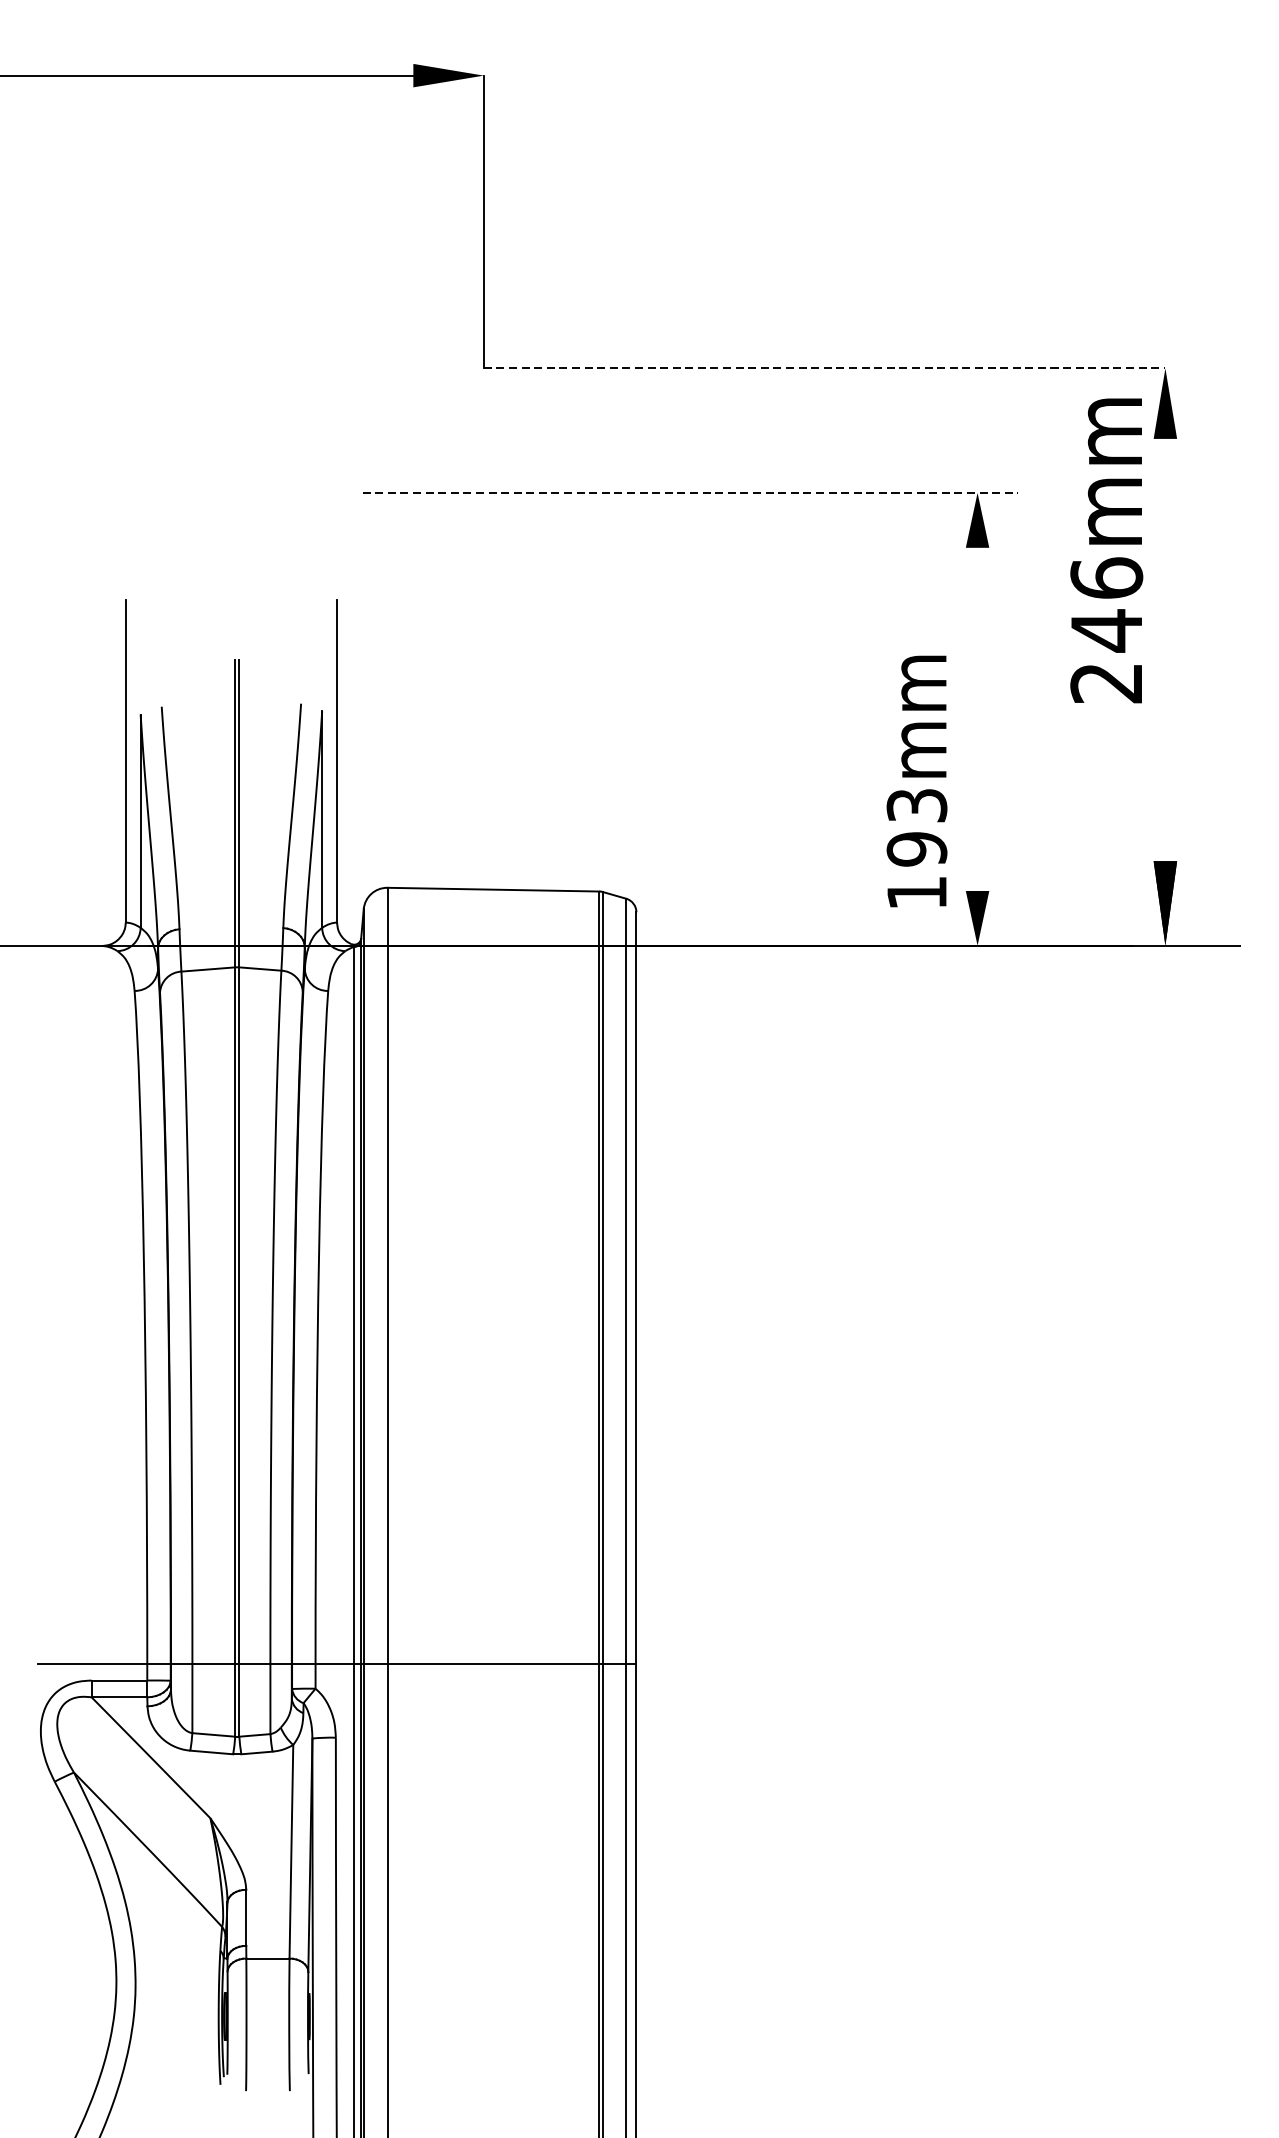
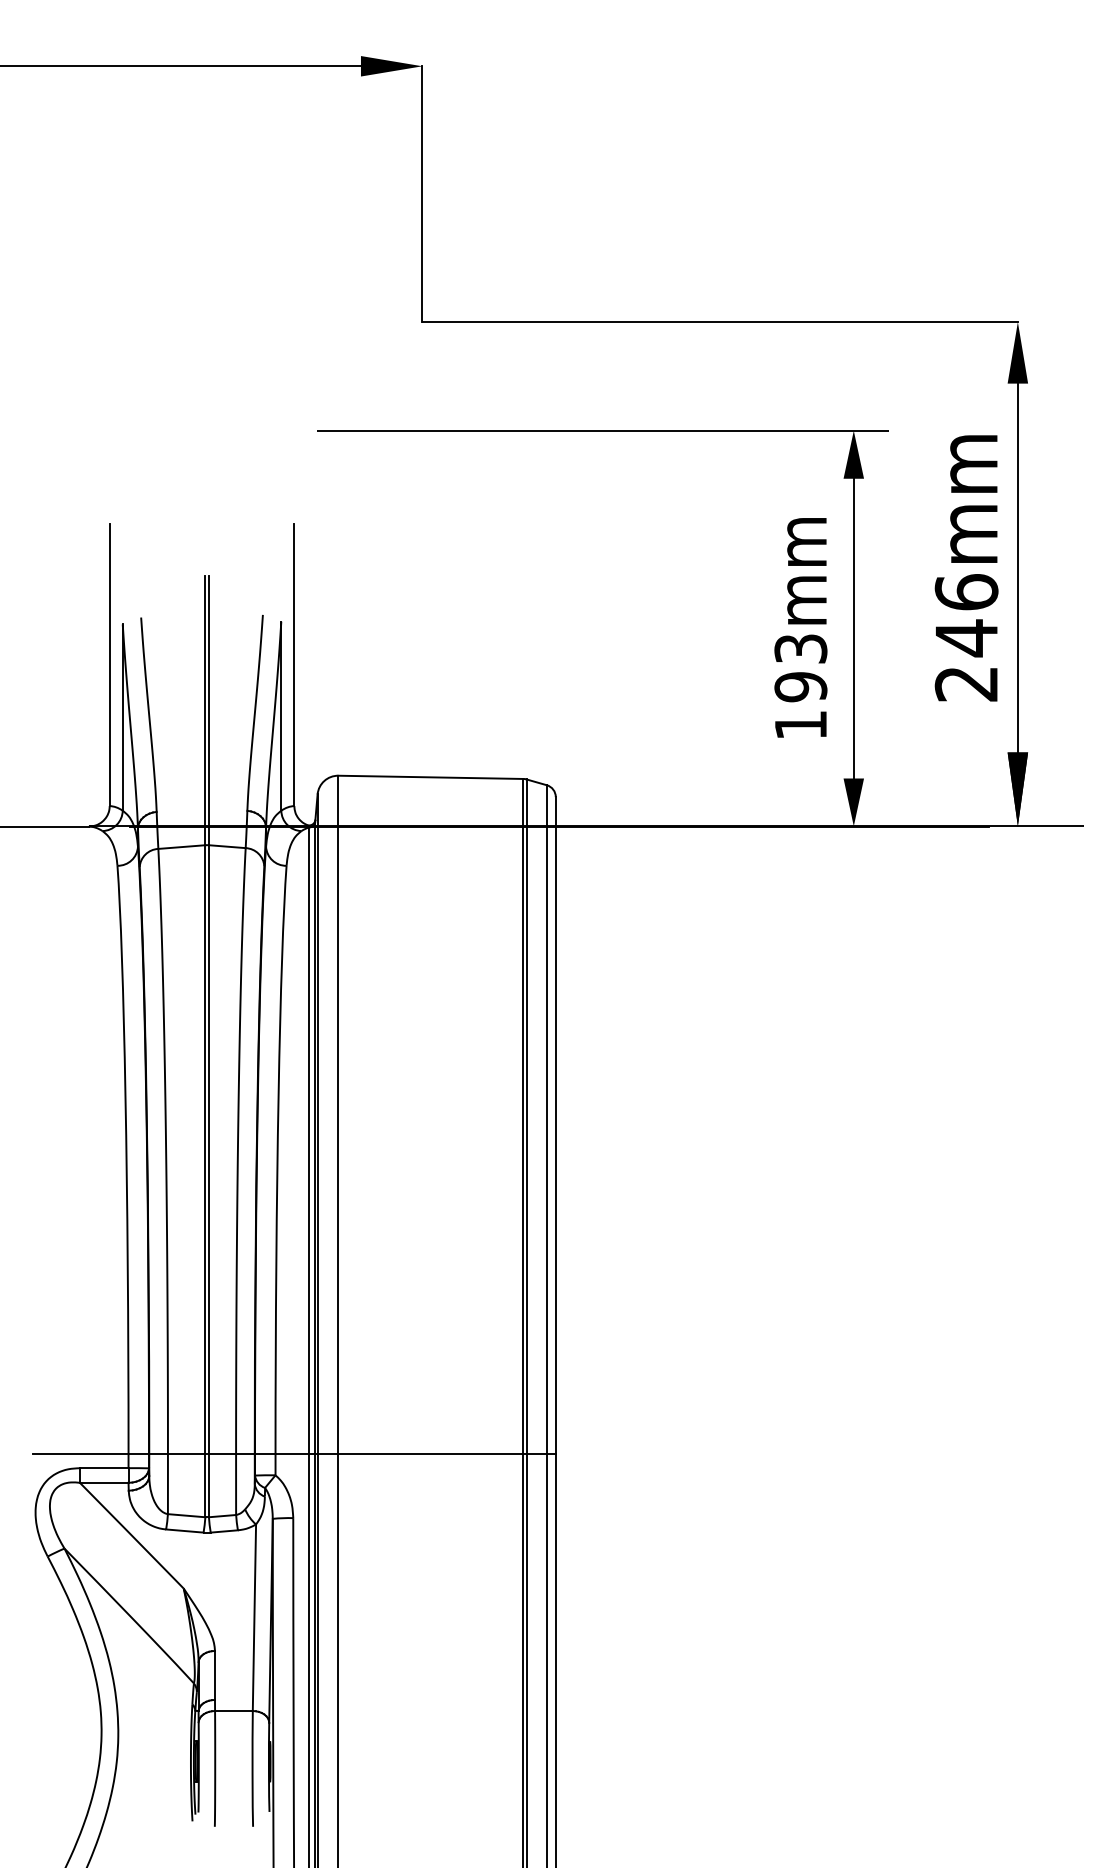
line: (824, 368) -> (720, 322), dashed -> solid
line: (691, 492) -> (603, 430), dashed -> solid
text: (1106, 550) -> (966, 568), moved
line: (1164, 649) -> (1017, 567), added
line: (977, 719) -> (853, 628), added
text: (916, 781) -> (800, 627), moved

